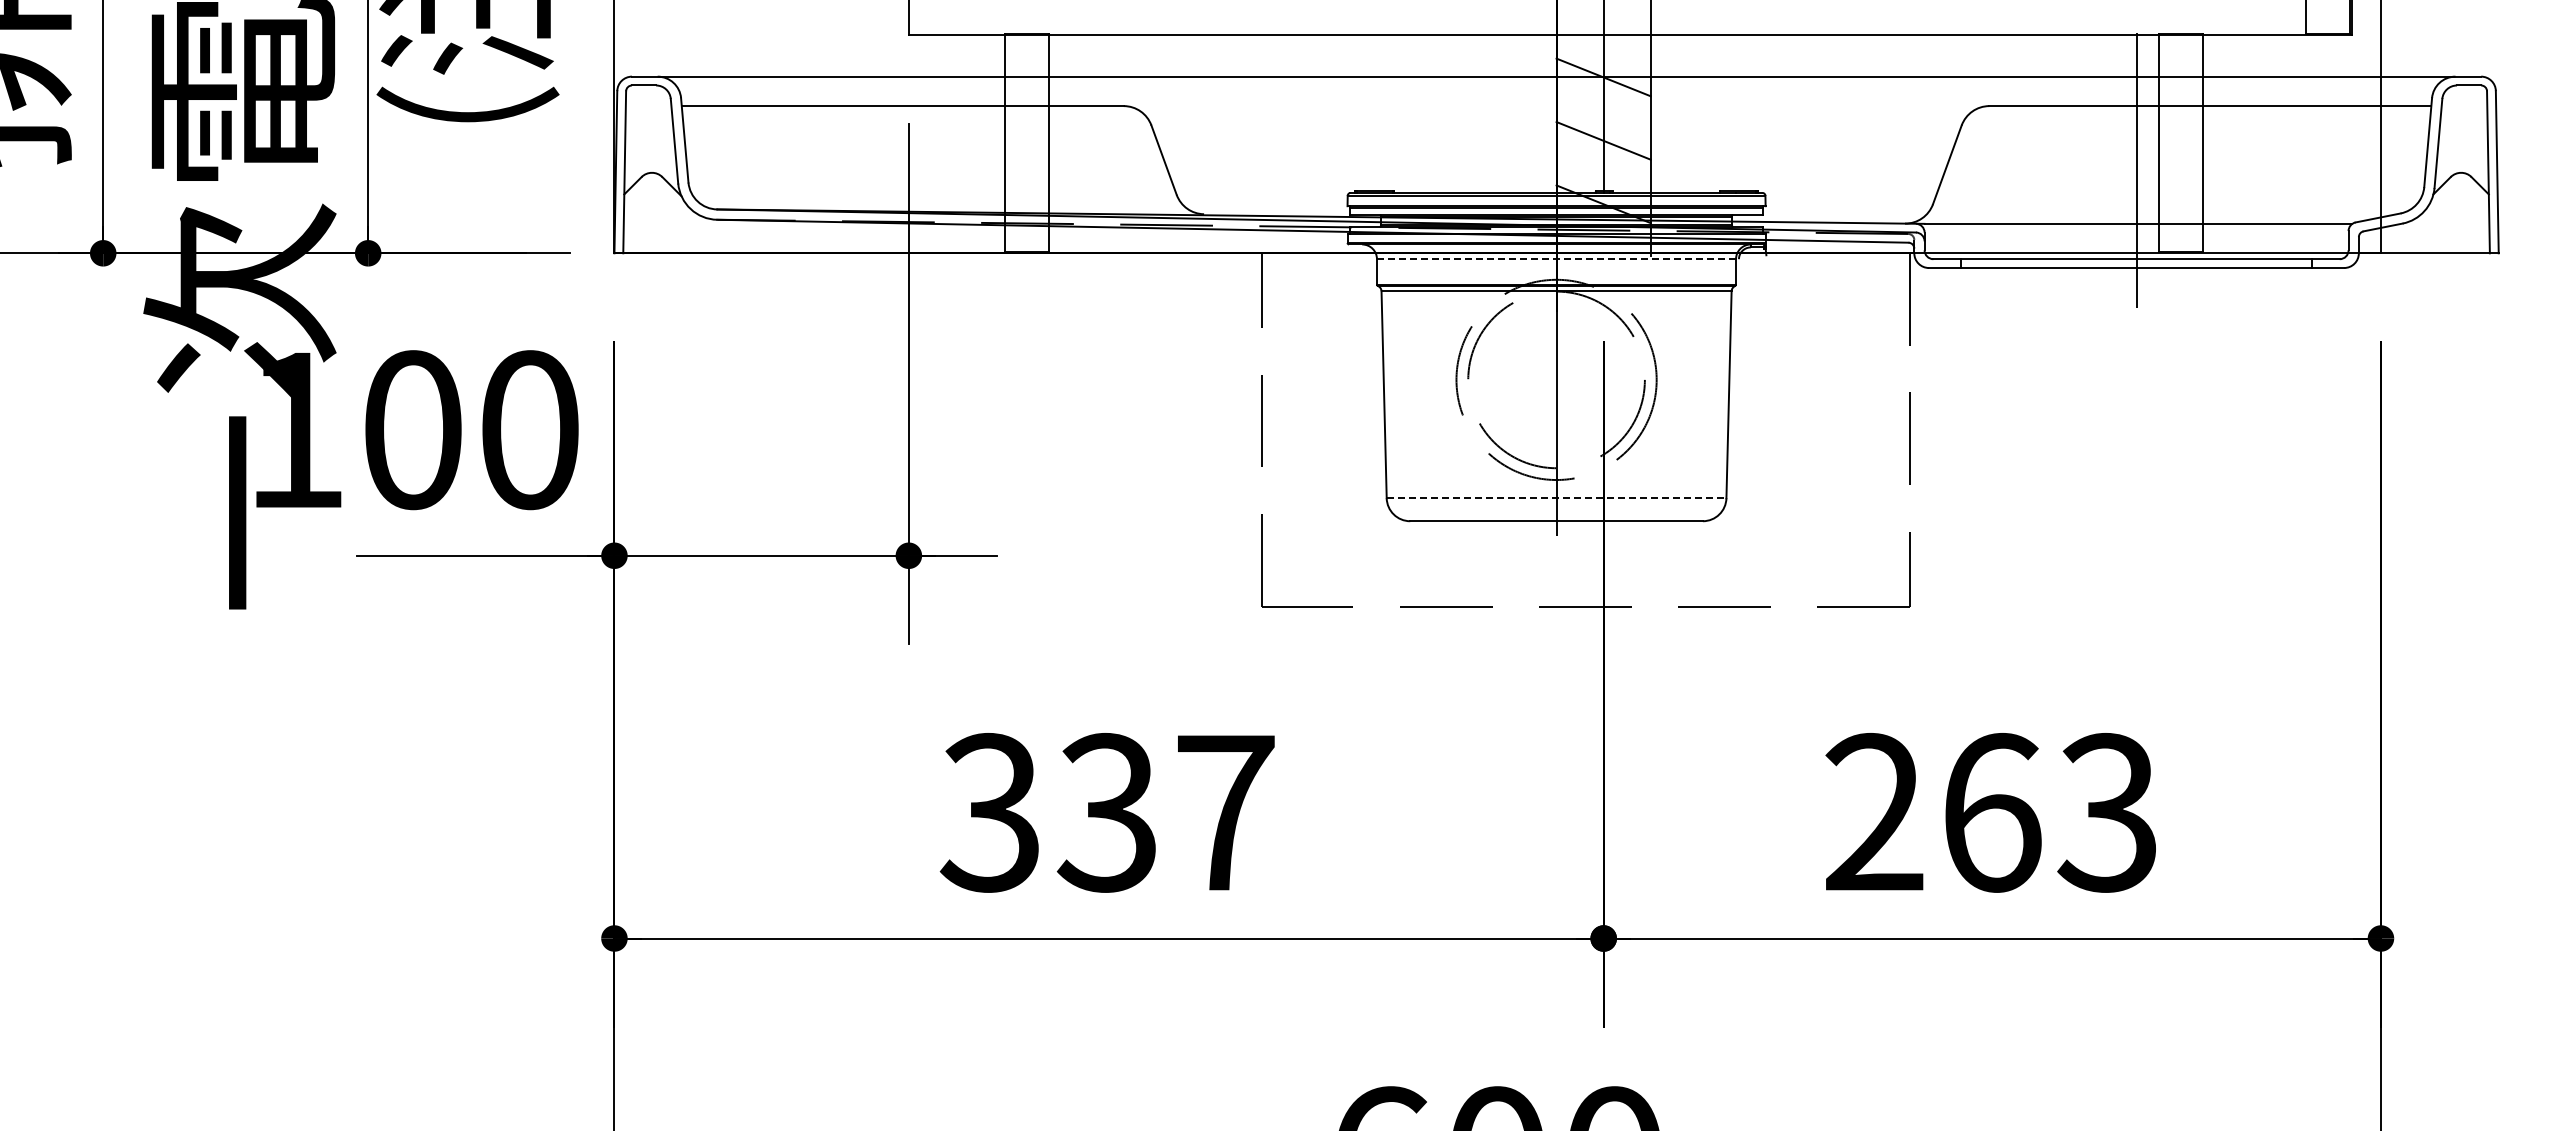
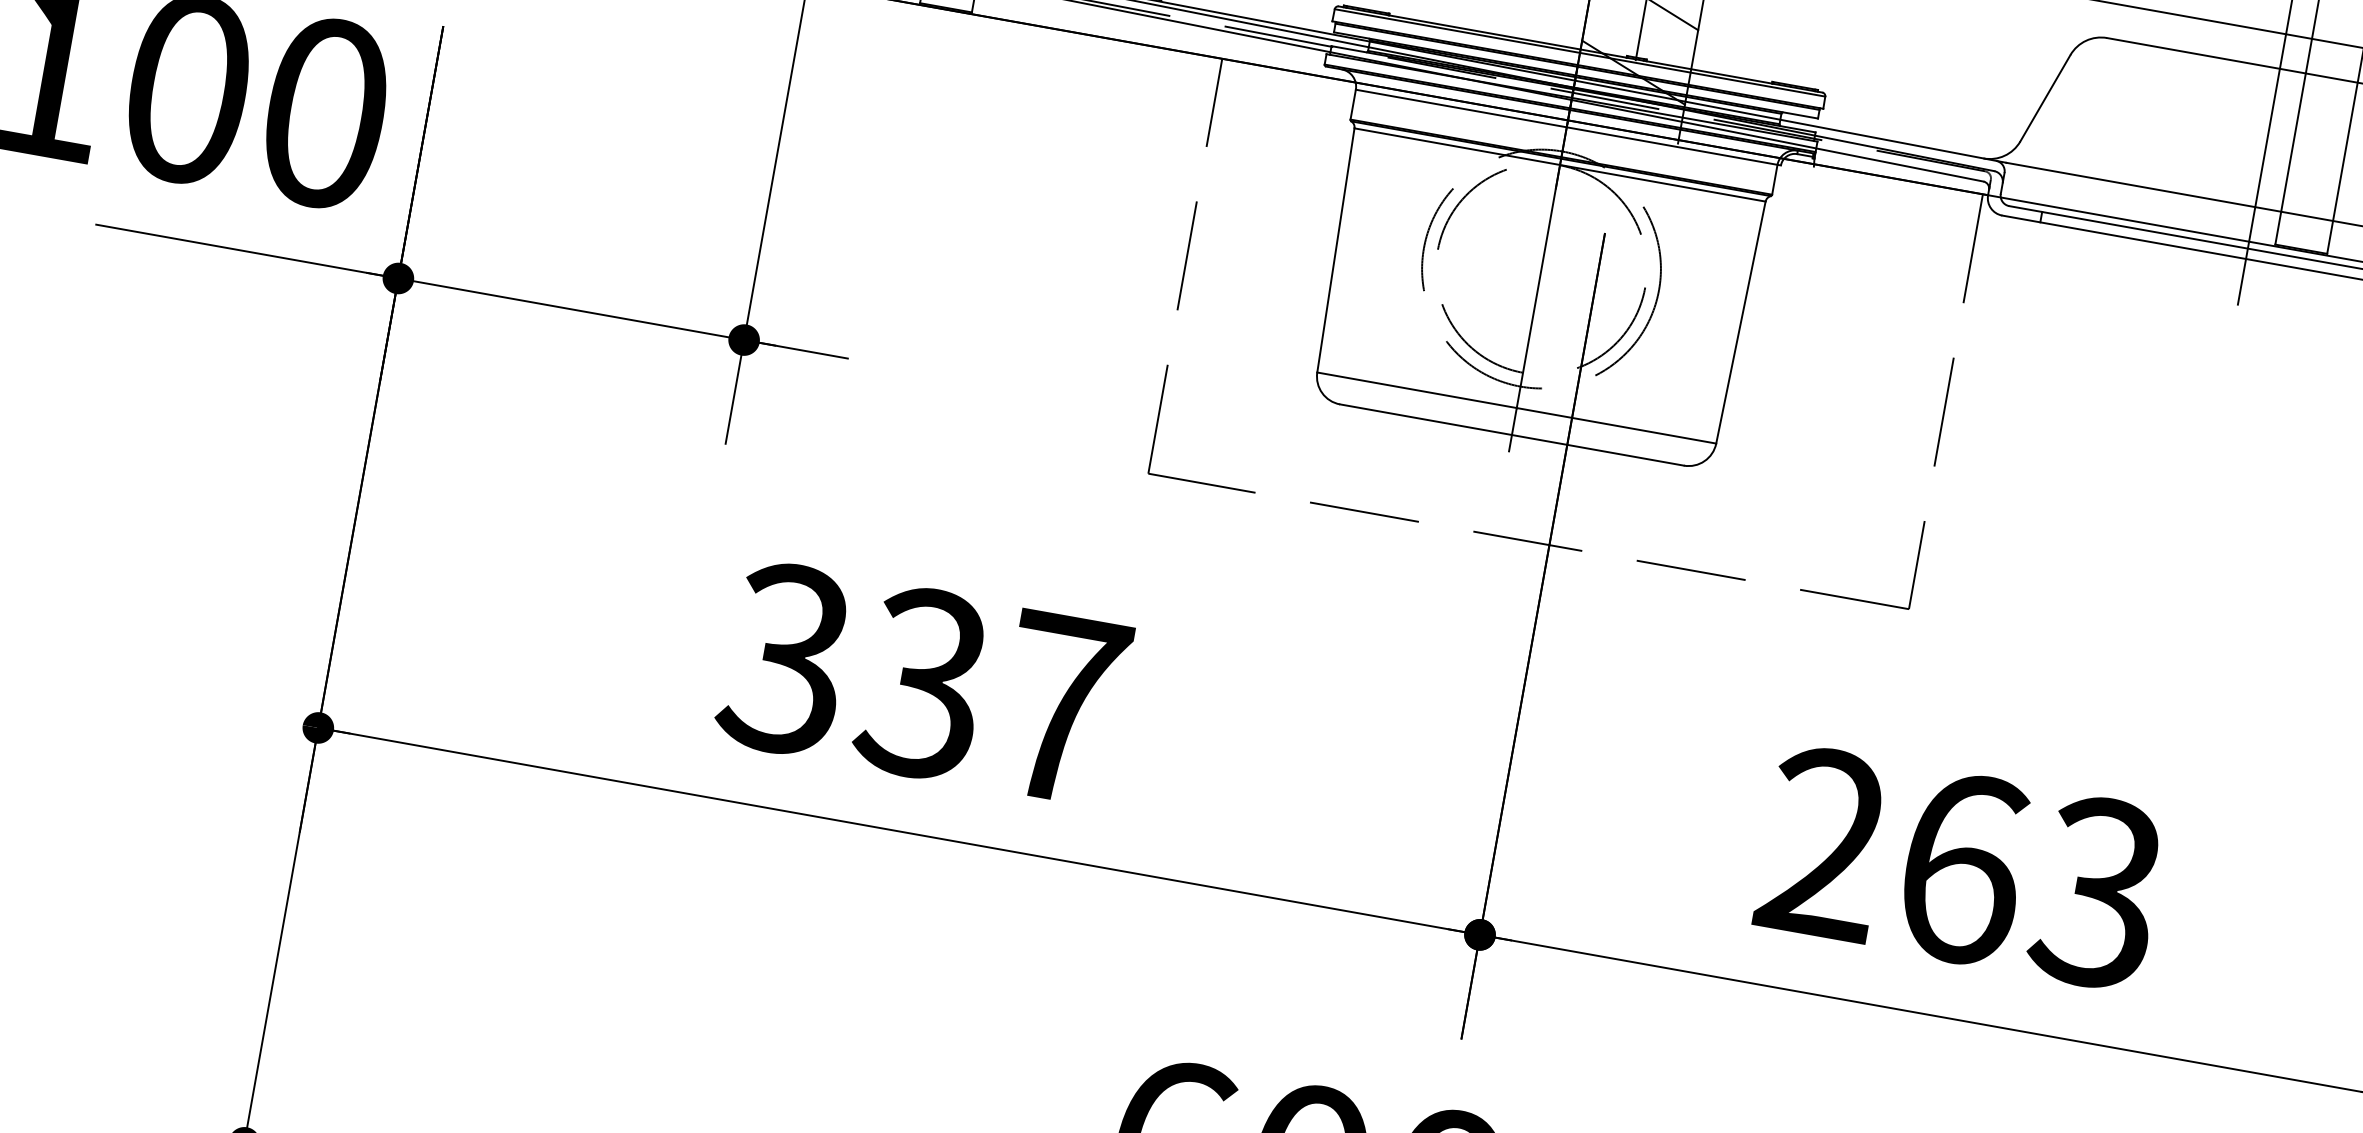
line: (1557, 259) -> (1567, 127), dashed -> solid
line: (1556, 498) -> (1516, 408), dashed -> solid

